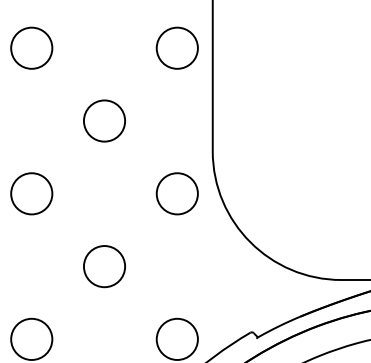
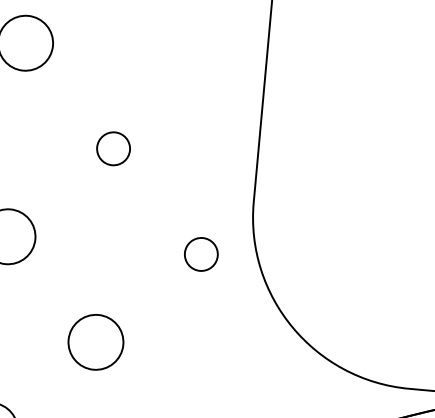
circle: (176, 47) -> (218, 59), removed
circle: (104, 120) -> (113, 148), size x0.6
circle: (176, 193) -> (200, 253), size x0.6

